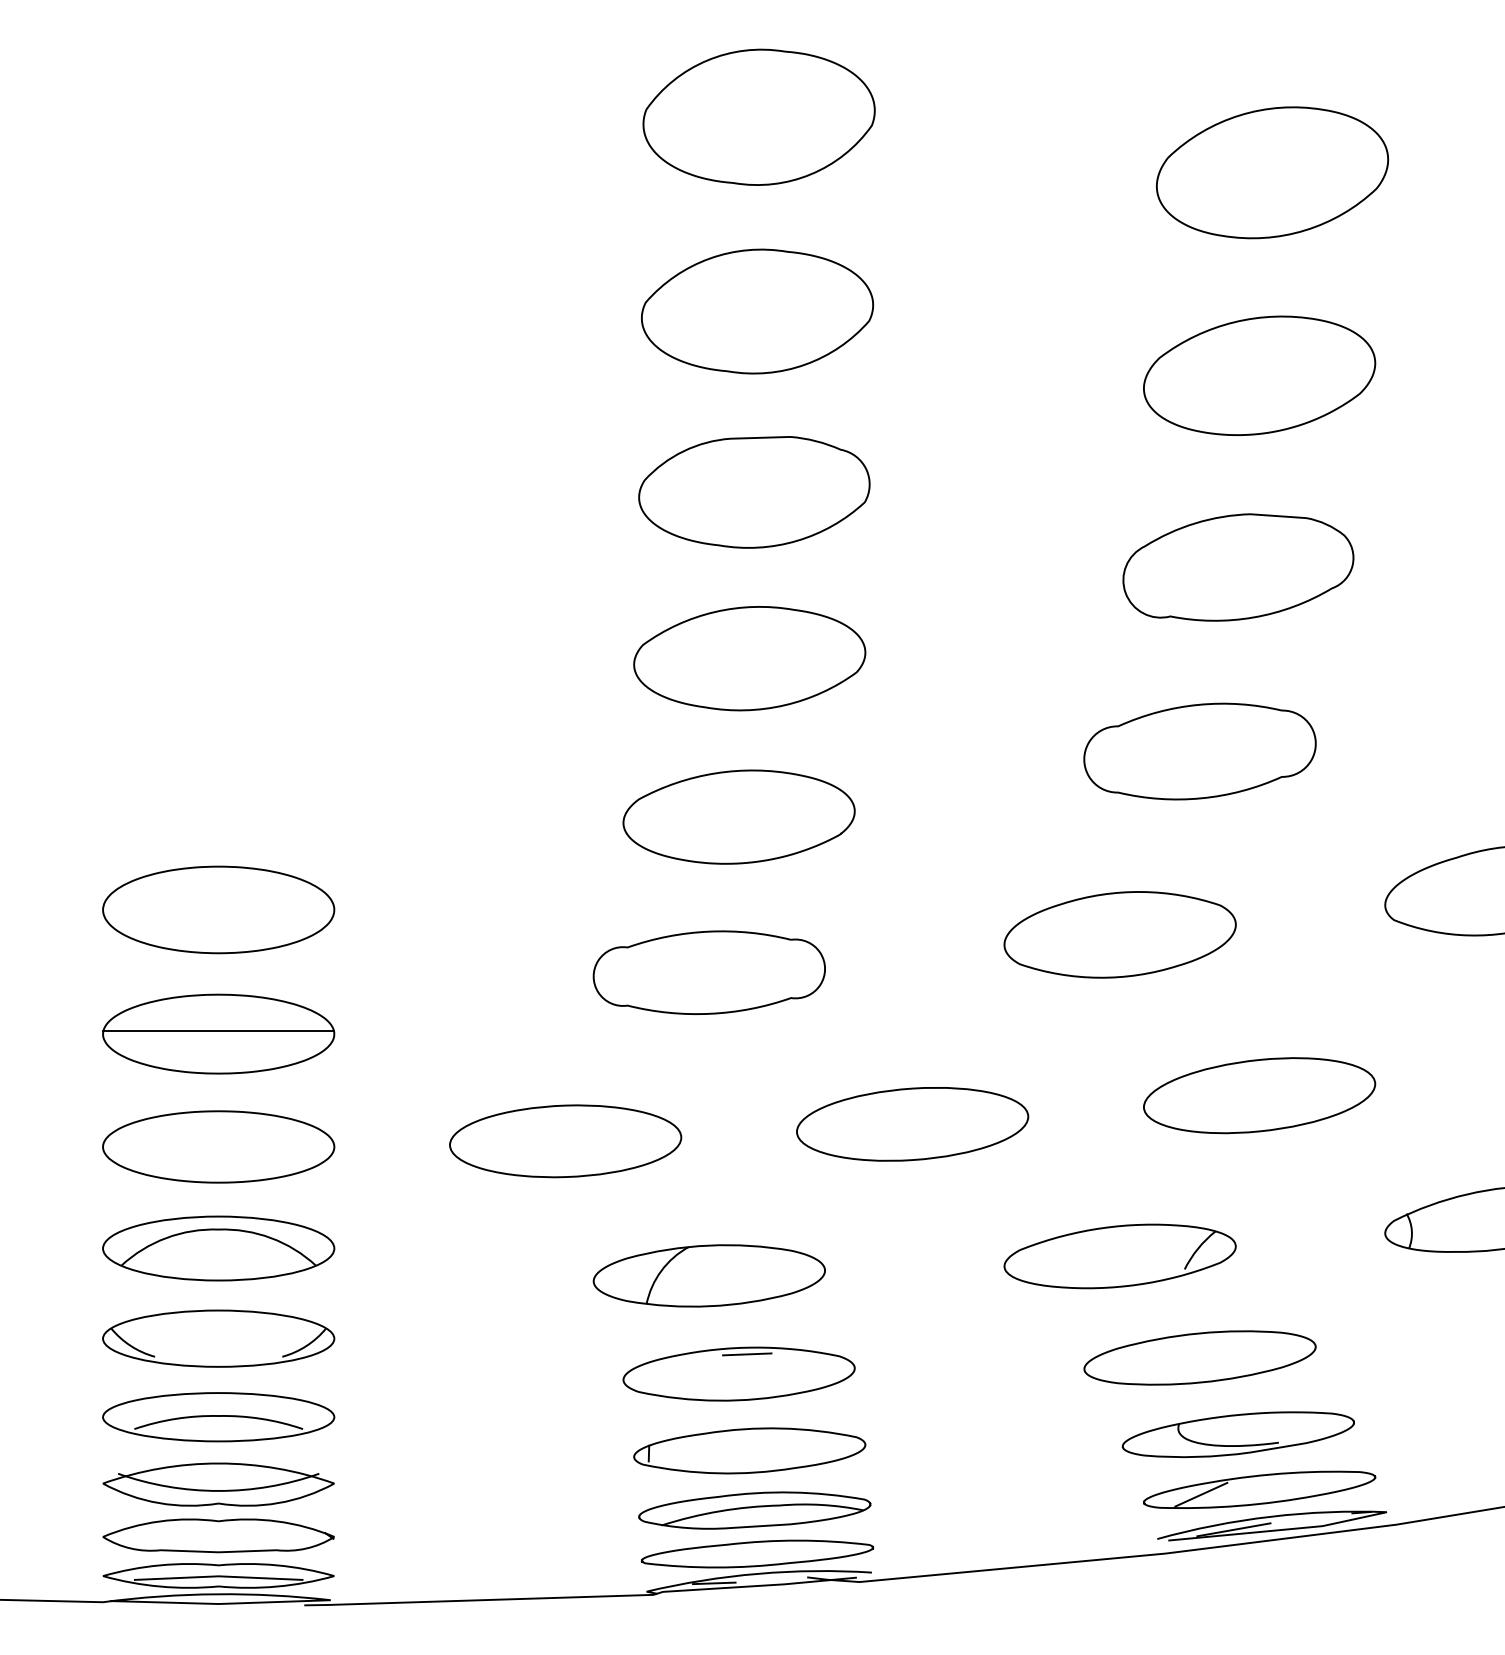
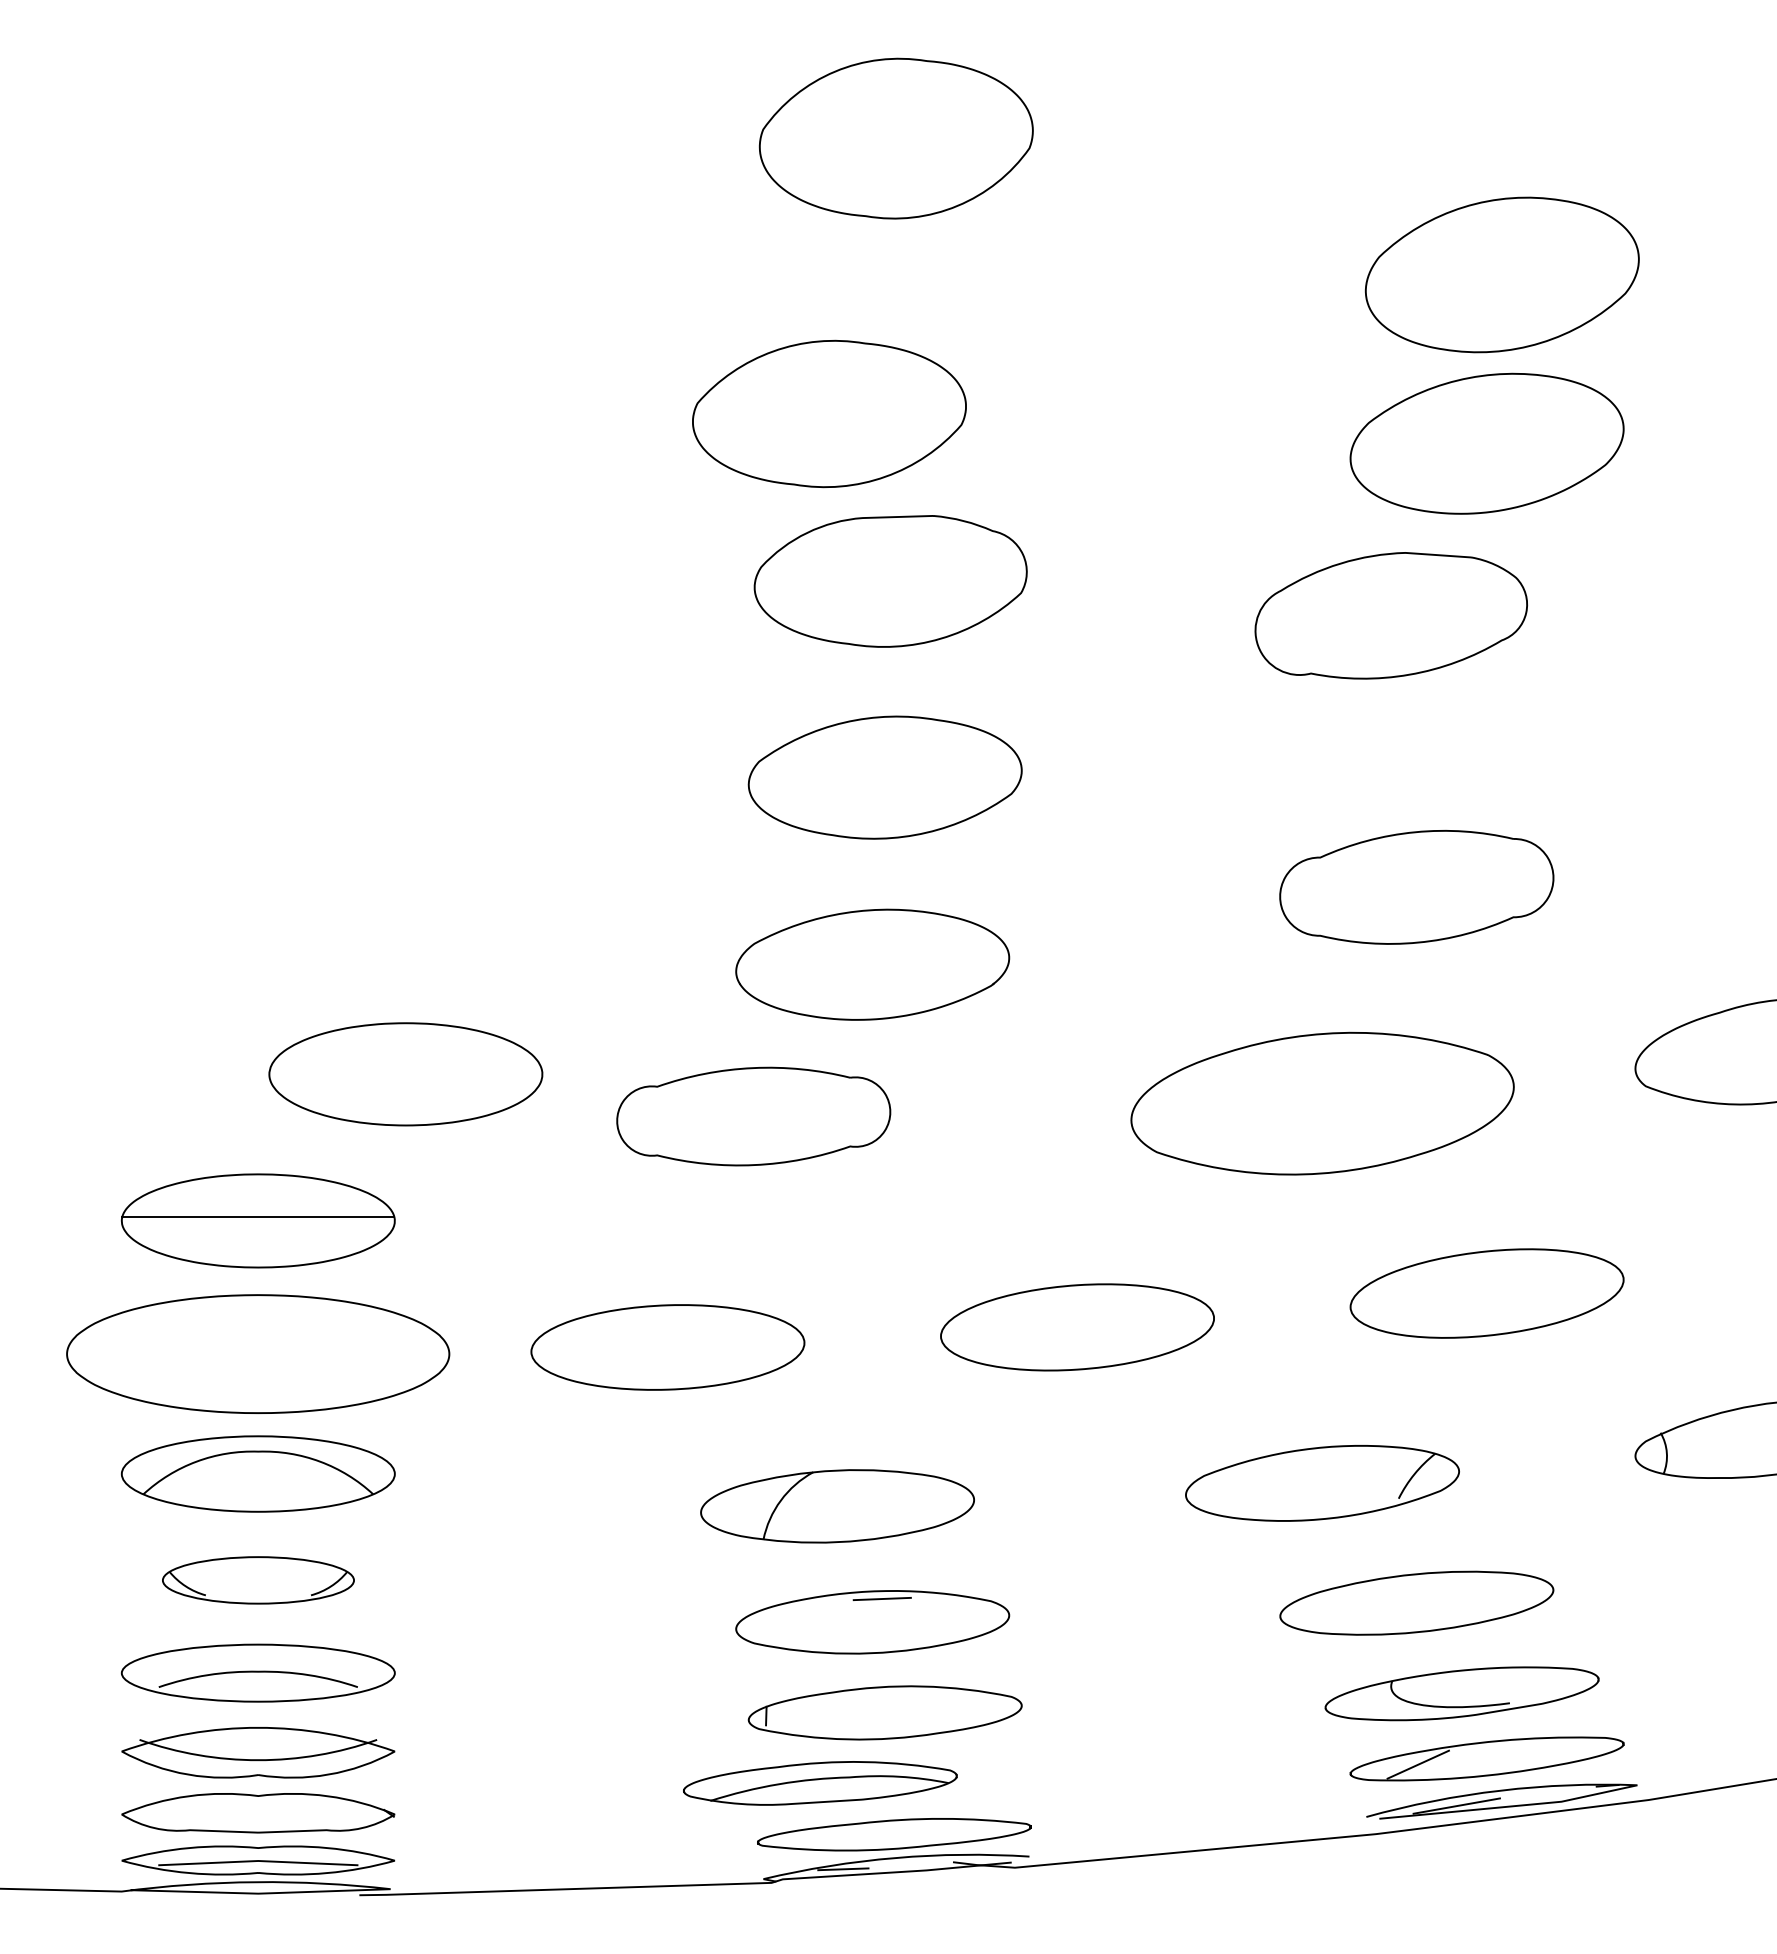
part: (1272, 172) -> (1502, 274), moved
part: (757, 311) -> (829, 413), moved
part: (1238, 567) -> (1391, 615), moved
part: (218, 909) -> (405, 1073), moved
part: (1119, 934) -> (1321, 1103), size x1.4
part: (708, 972) -> (752, 1116), moved
part: (218, 1146) -> (258, 1353), size x1.4
part: (218, 1338) -> (258, 1580), size x0.7
part: (754, 1510) -> (820, 1783), moved

